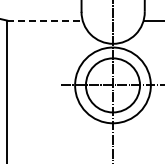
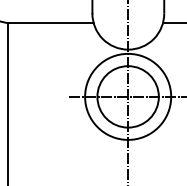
line: (45, 20) -> (51, 23), dashed -> solid

